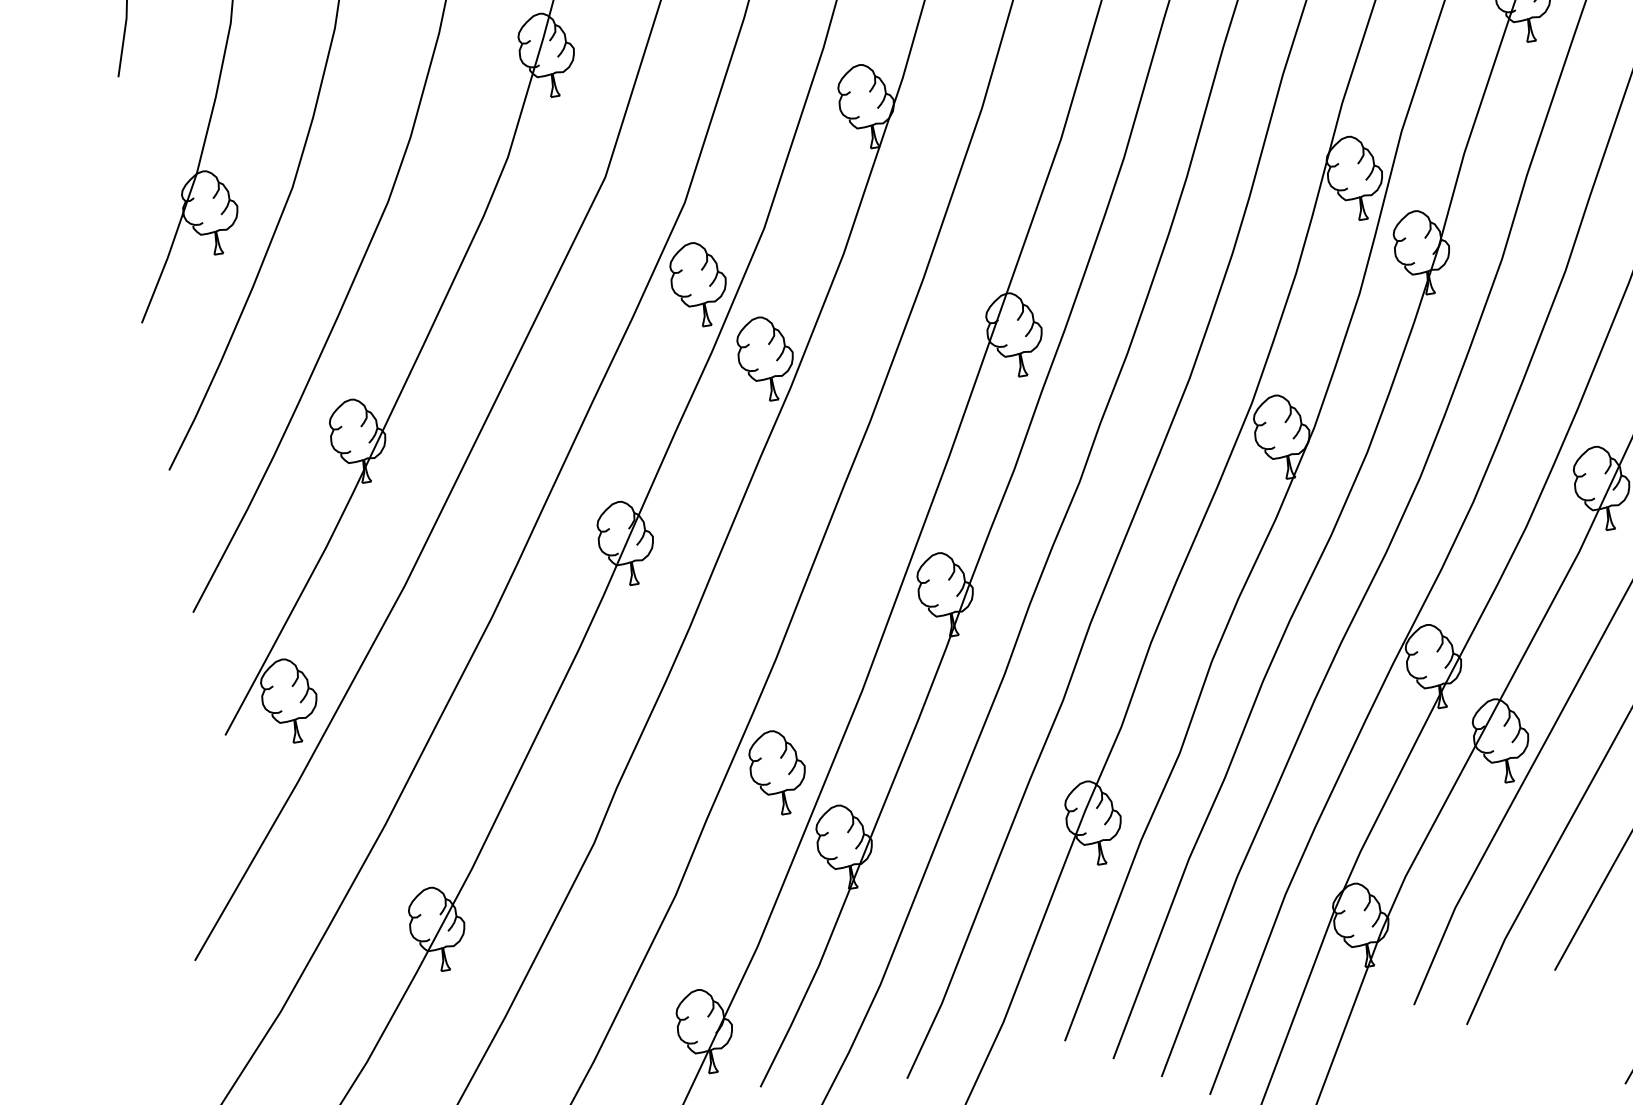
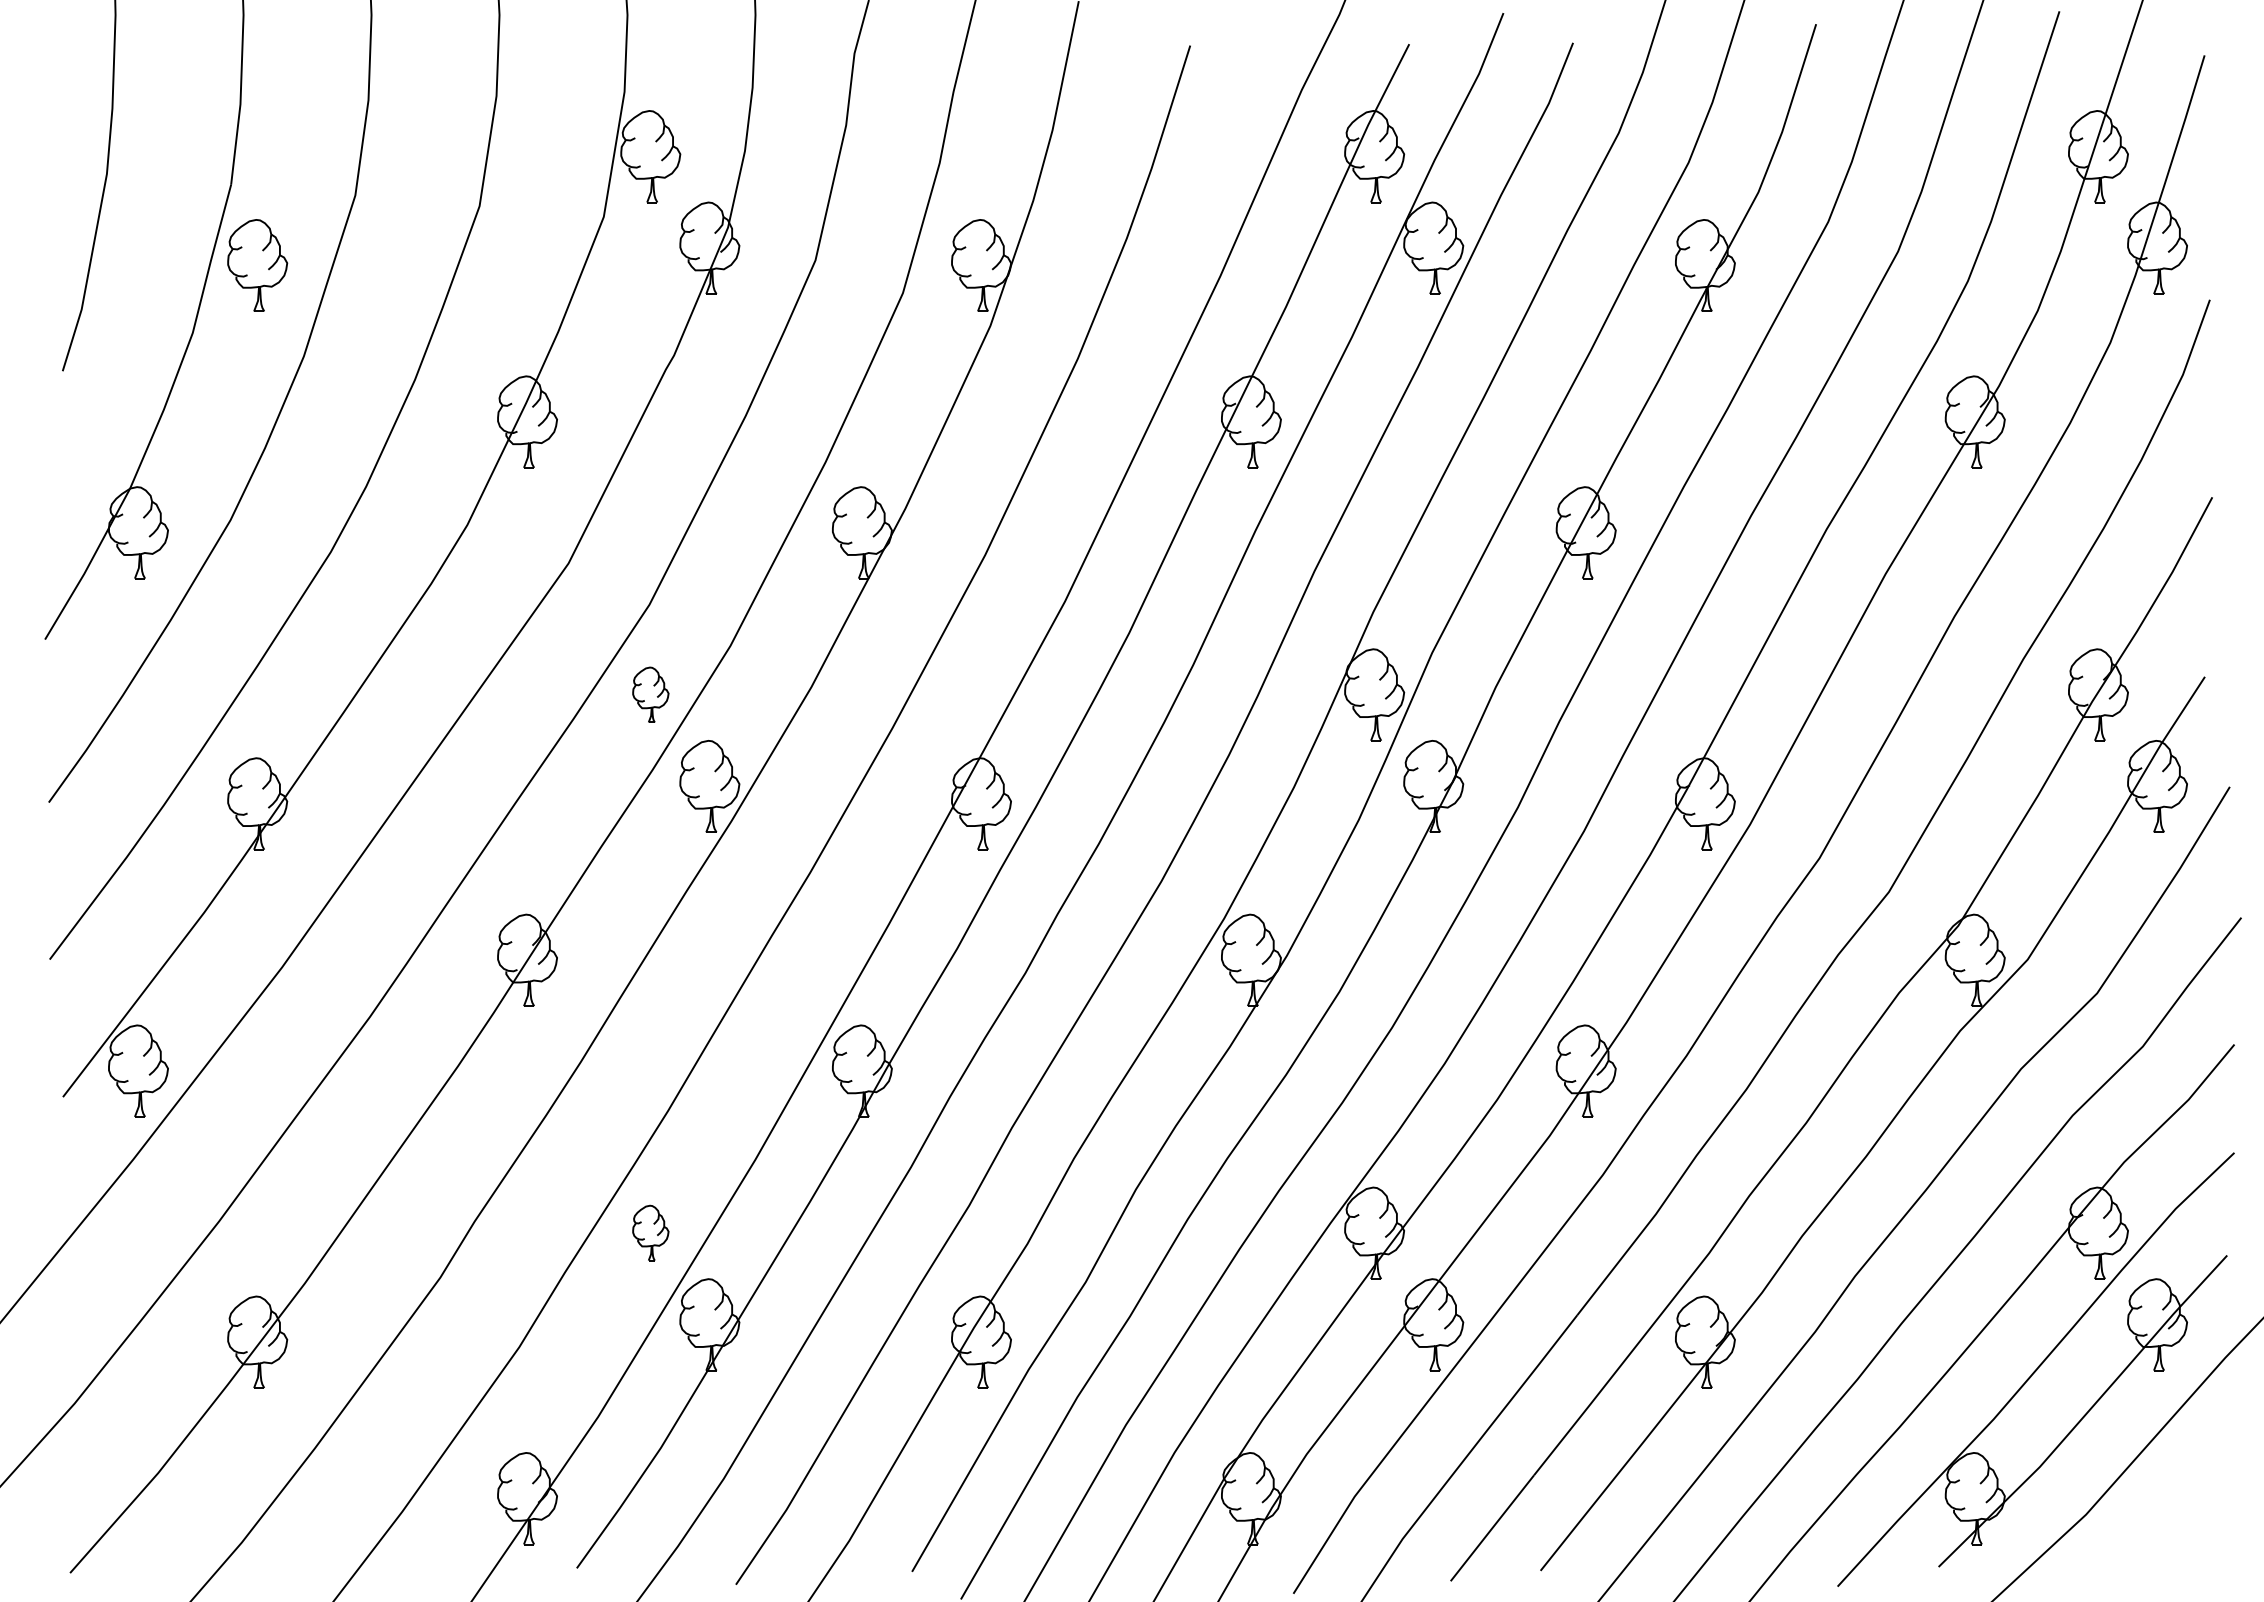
part: (698, 284) -> (650, 694), size x0.6
part: (777, 771) -> (650, 1232), size x0.6

